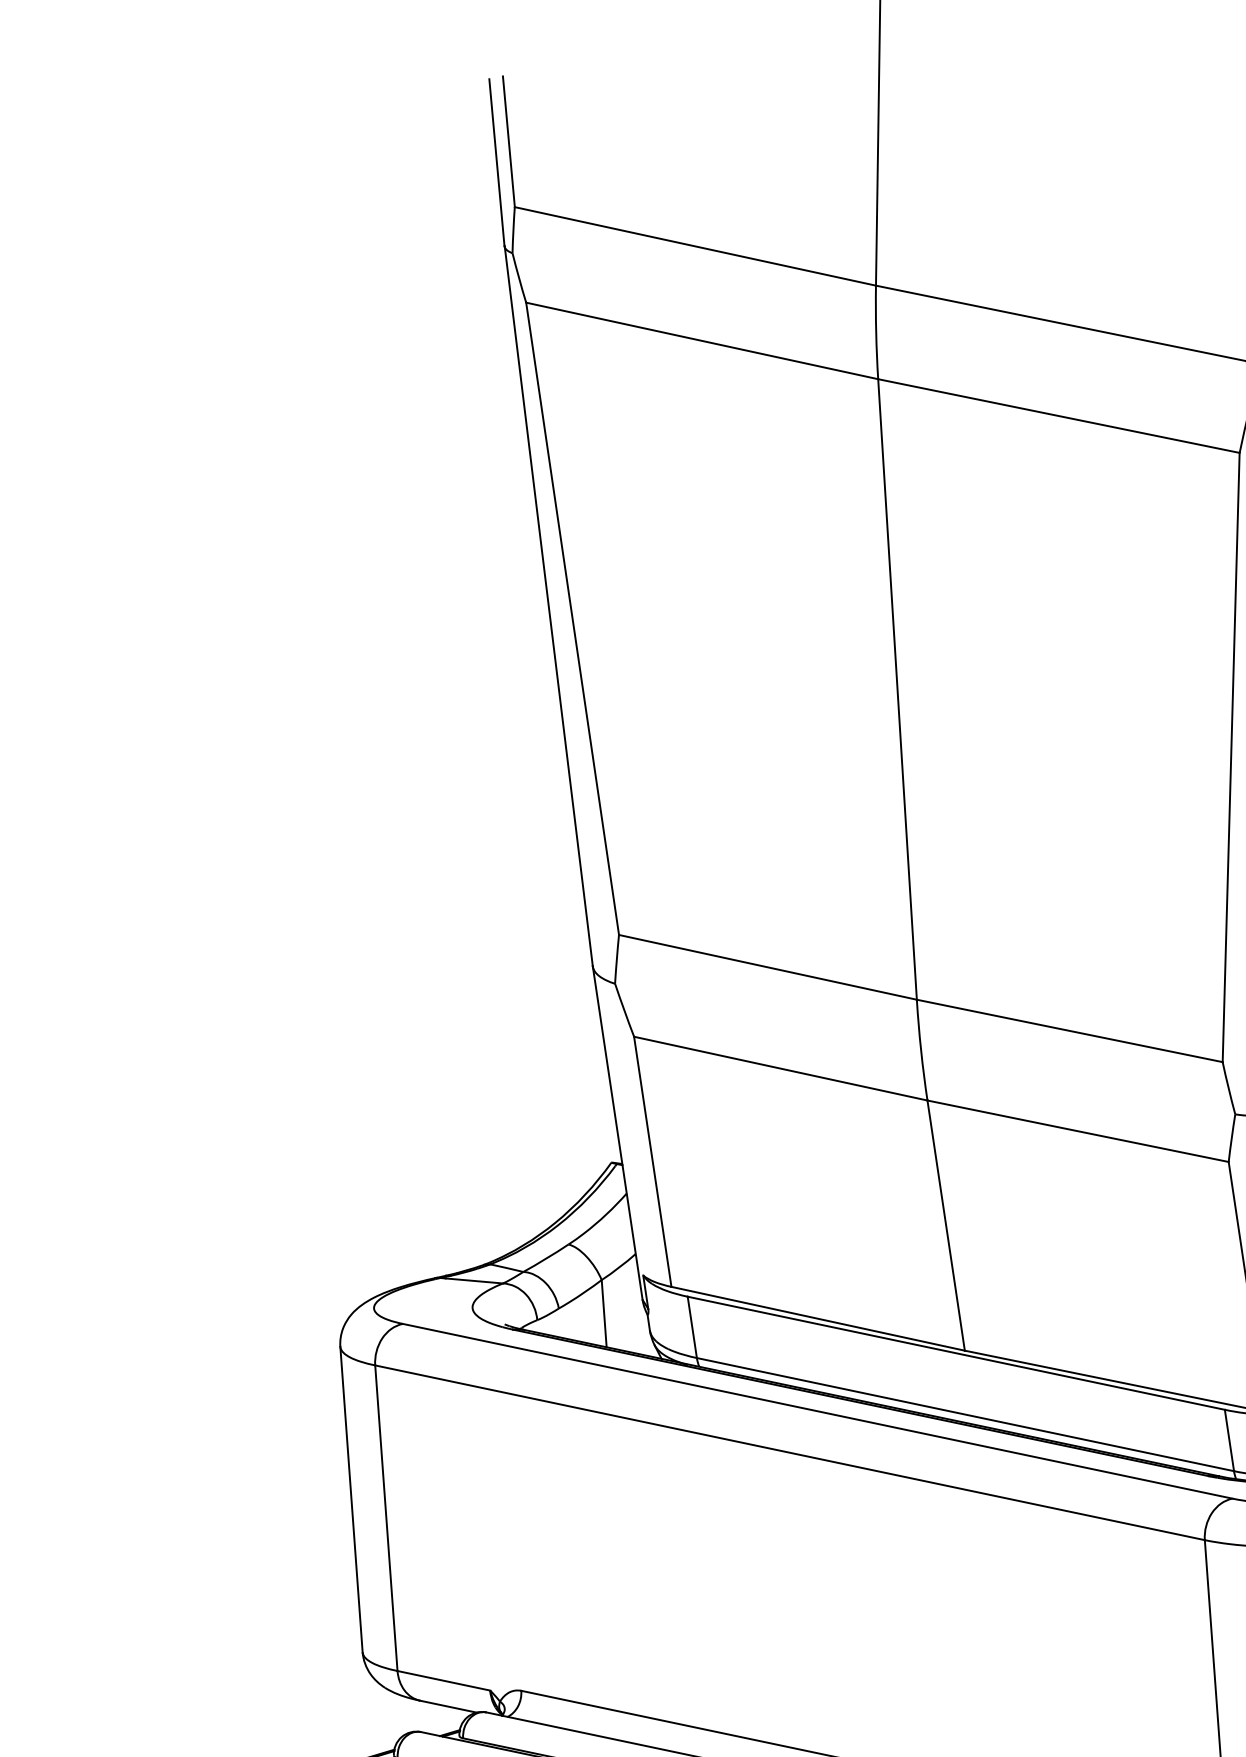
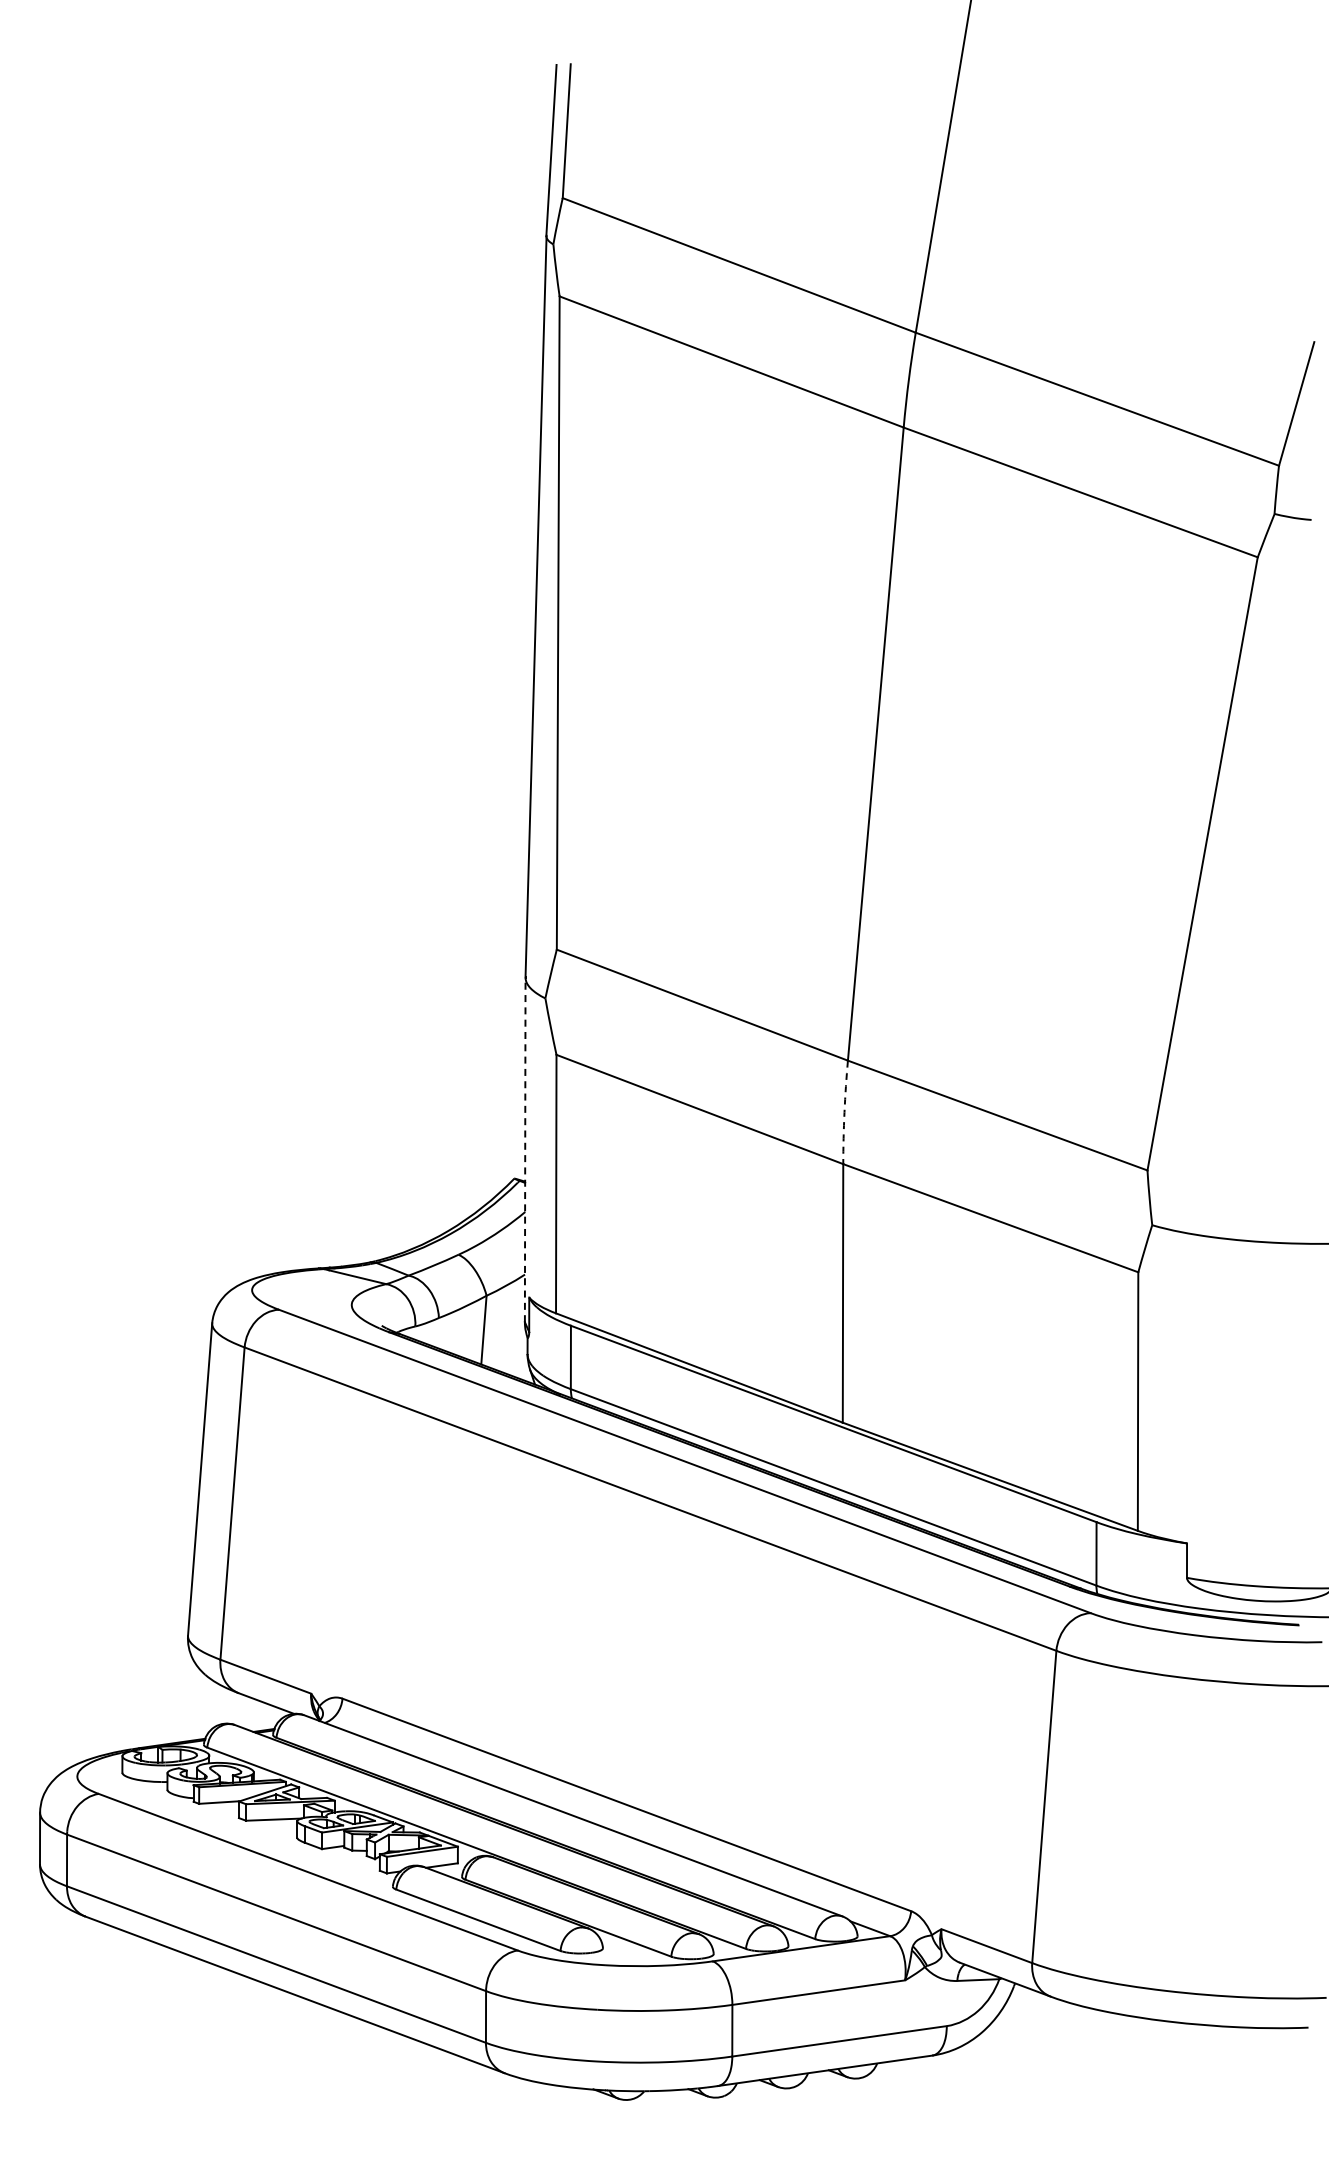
arc: (921, 1050) -> (844, 1112), solid -> dashed
line: (617, 1132) -> (525, 1149), solid -> dashed

